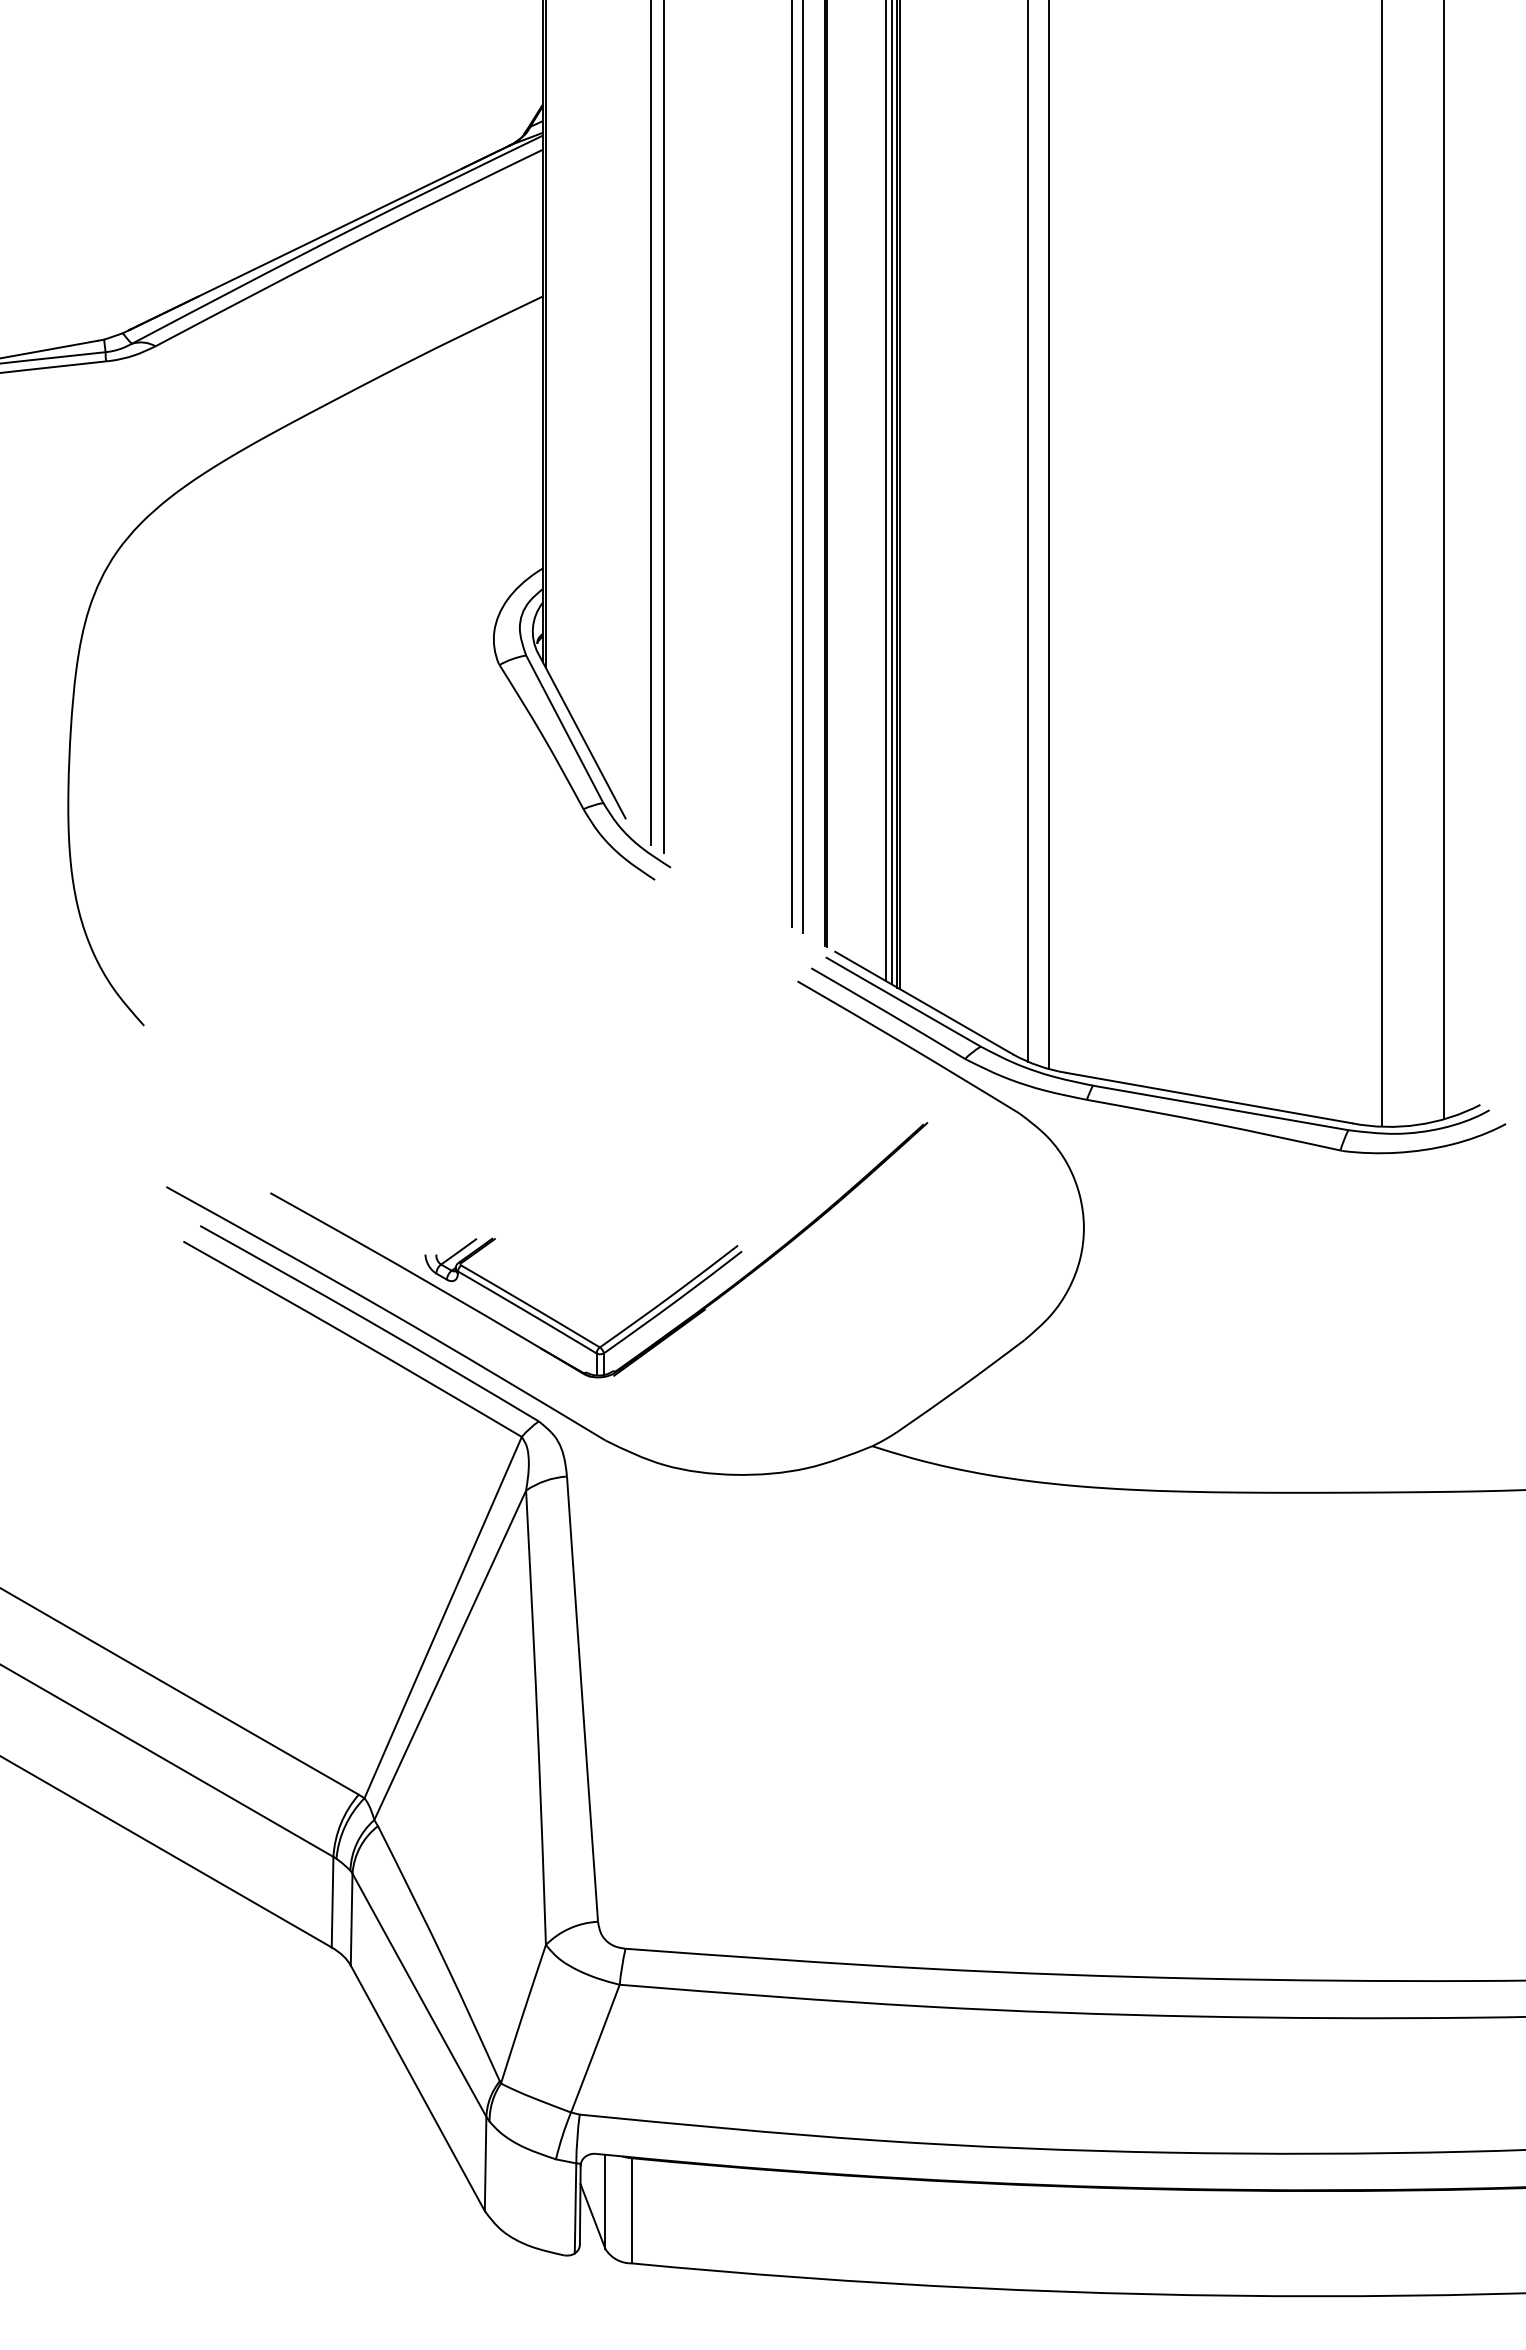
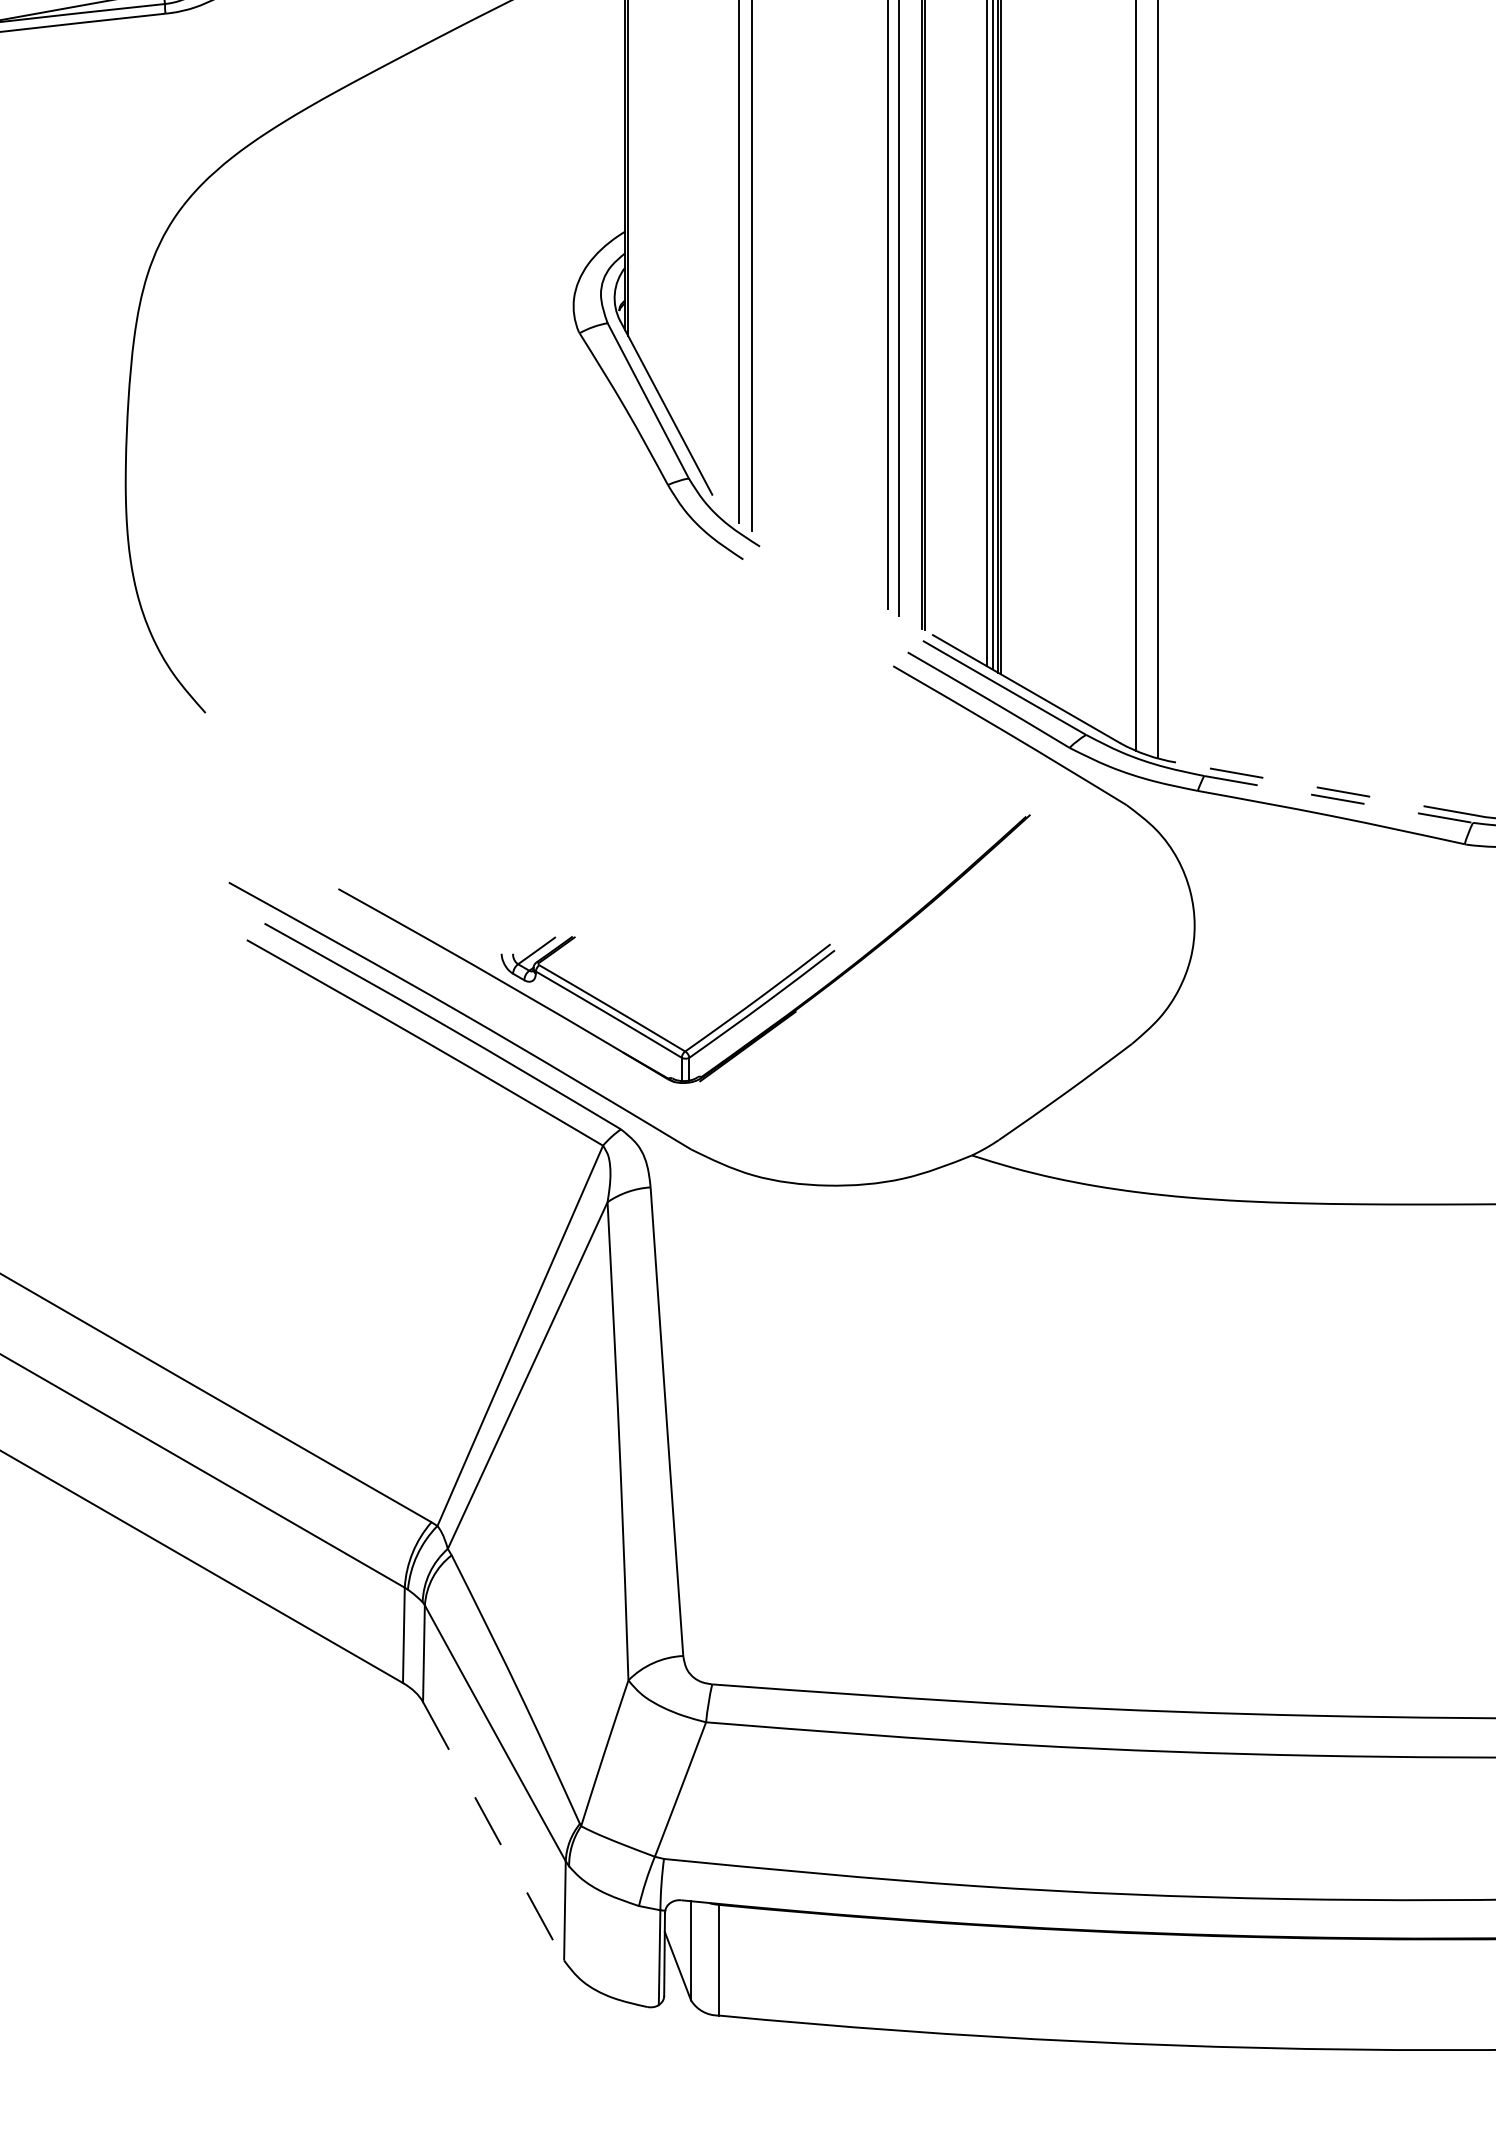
line: (1208, 1097) -> (1325, 788), solid -> dashed
line: (1220, 1107) -> (1338, 798), solid -> dashed
line: (417, 2088) -> (493, 1831), solid -> dashed

